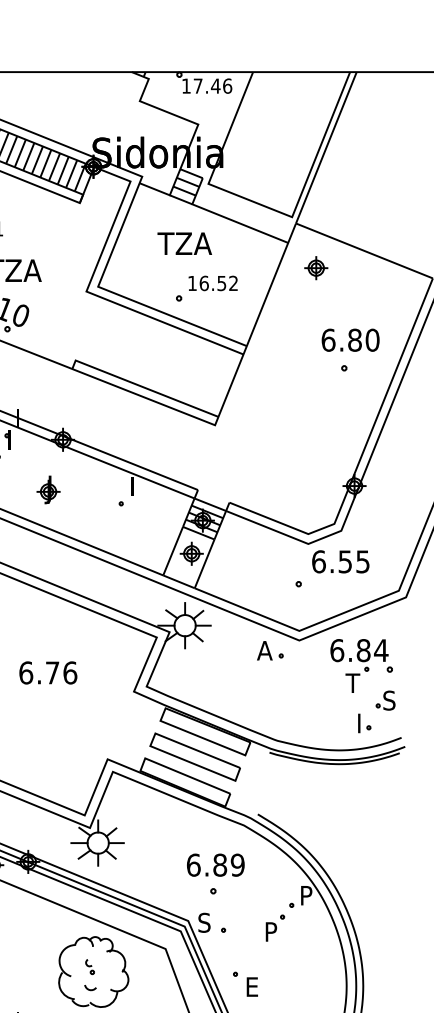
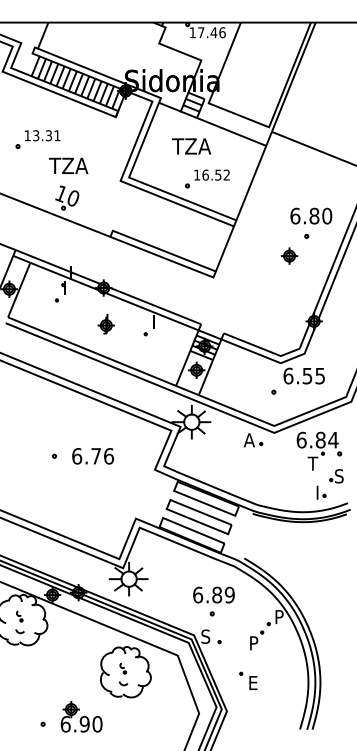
part: (316, 267) -> (289, 255), moved
part: (47, 490) -> (105, 324), moved
part: (245, 983) -> (248, 680), moved

